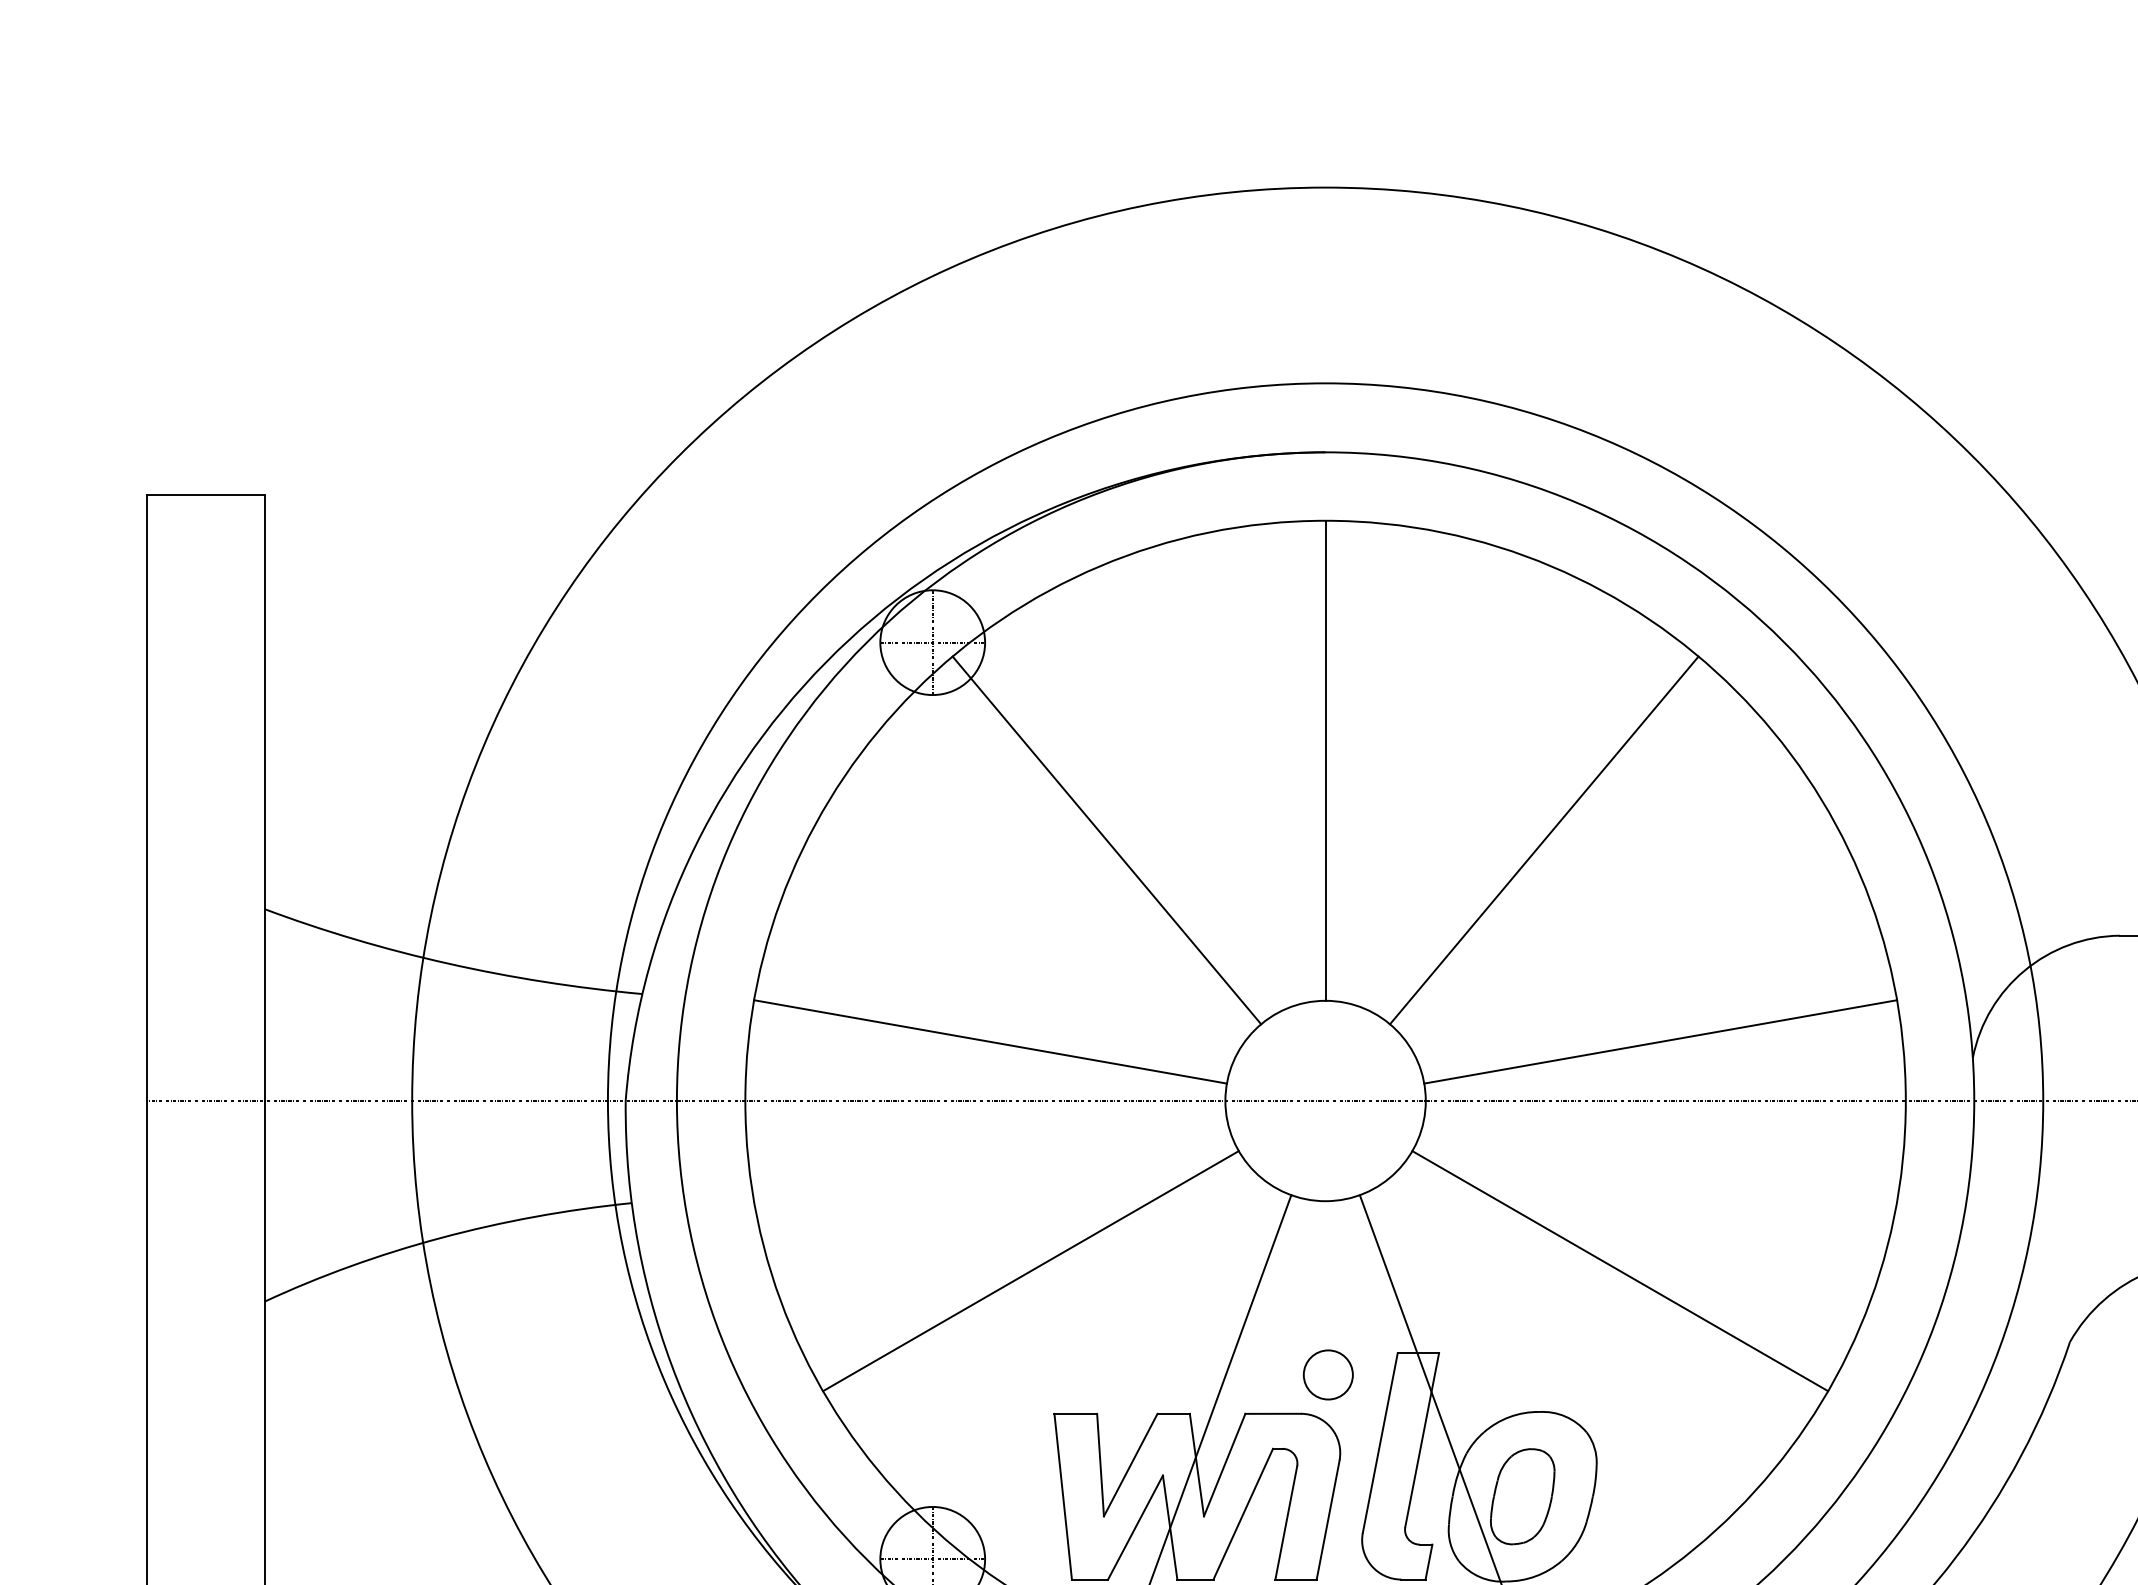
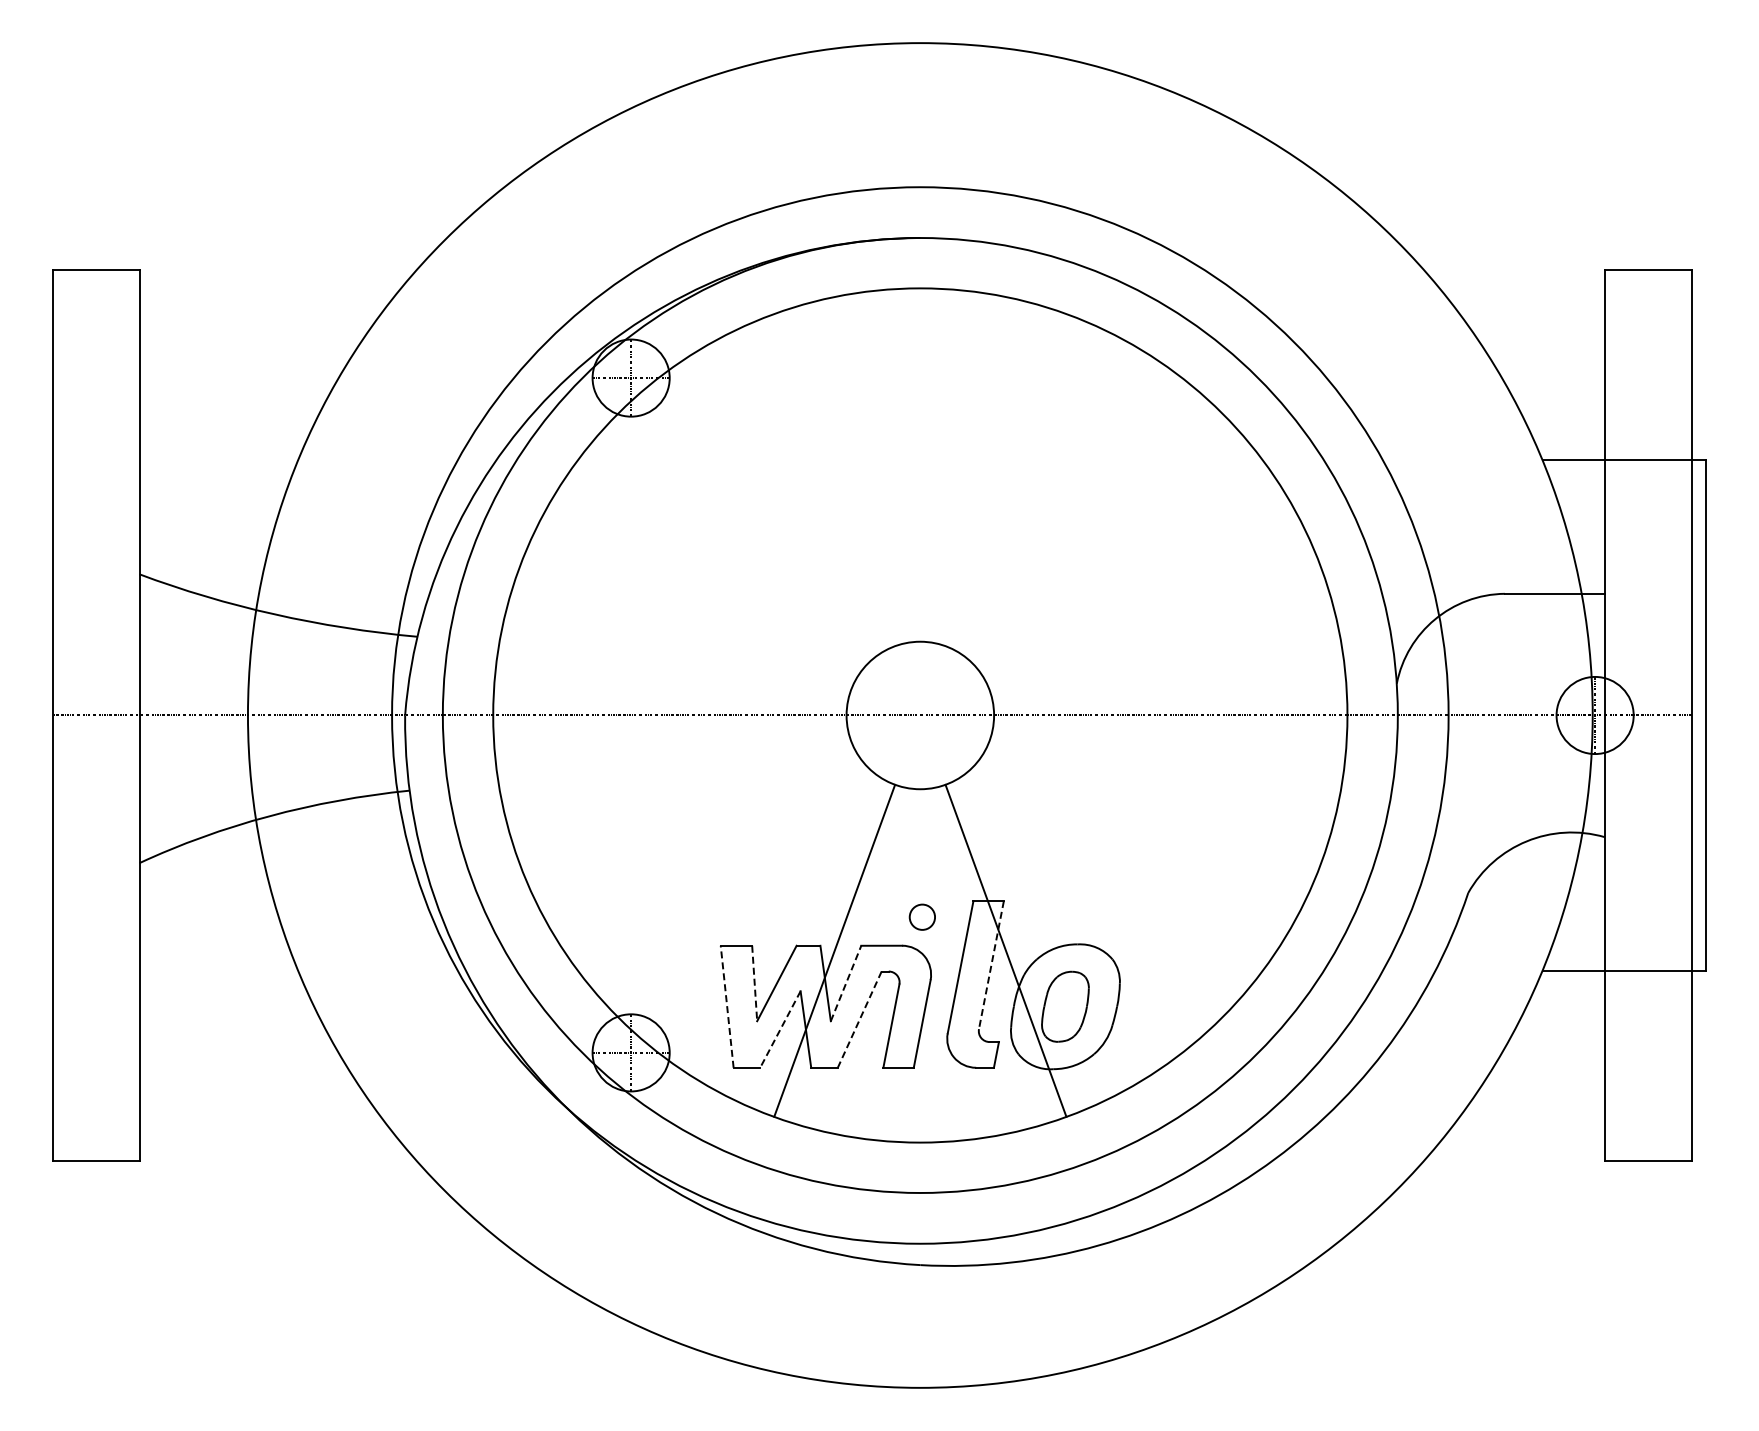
line: (1325, 760) -> (920, 464), removed
line: (1105, 840) -> (758, 523), removed
line: (1543, 840) -> (1080, 523), removed
line: (990, 1041) -> (673, 671), removed
line: (1660, 1041) -> (1166, 671), removed
line: (1031, 1270) -> (703, 840), removed
line: (1620, 1270) -> (1137, 840), removed
circle: (1328, 1375) -> (922, 917), size x0.7
line: (1422, 1440) -> (991, 965), solid -> dashed
line: (1100, 1465) -> (754, 983), solid -> dashed
line: (1225, 1465) -> (846, 983), solid -> dashed
line: (1063, 1496) -> (727, 1006), solid -> dashed
line: (1242, 1513) -> (859, 1019), solid -> dashed
line: (1135, 1527) -> (780, 1029), solid -> dashed

